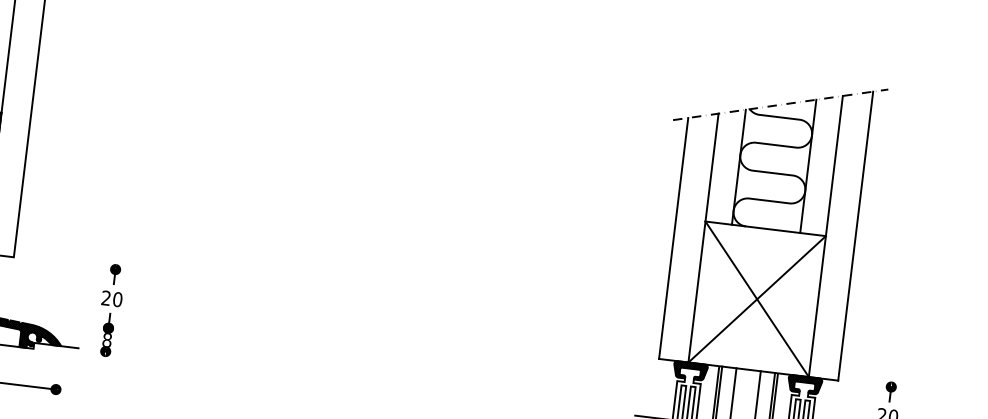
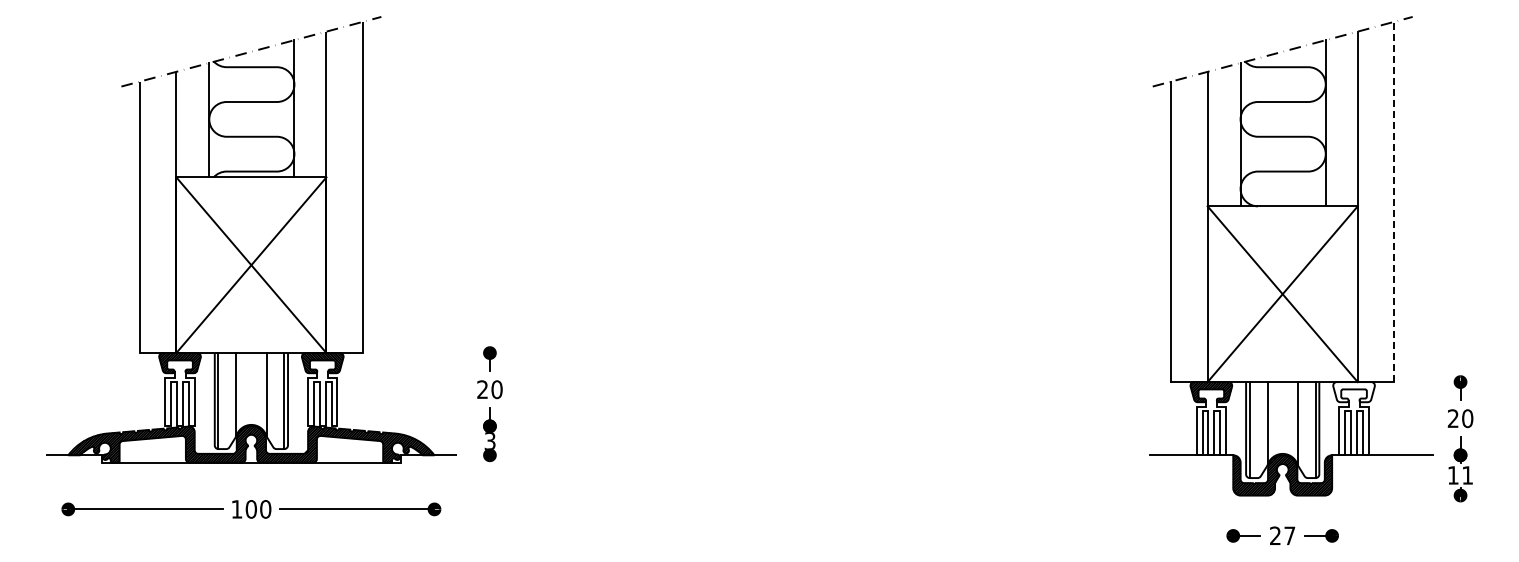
line: (855, 235) -> (1394, 201), solid -> dashed
text: (106, 339) -> (489, 440), 8 -> 3
hatch: (804, 385) -> (1353, 392), removed

